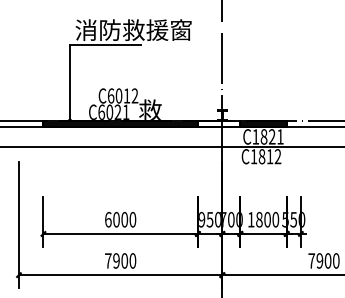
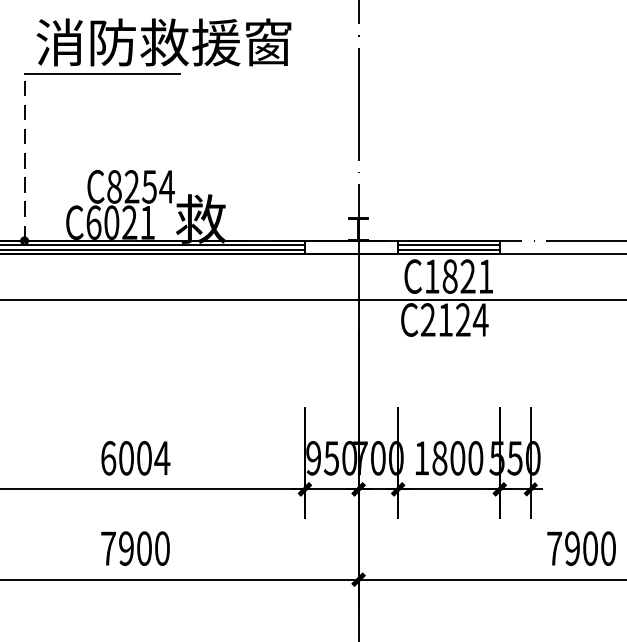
line: (70, 82) -> (25, 157), solid -> dashed
text: (122, 95) -> (139, 185), C6012 -> C8254
text: (265, 156) -> (453, 319), C1812 -> C2124
text: (132, 219) -> (161, 457), 6000 -> 6004

